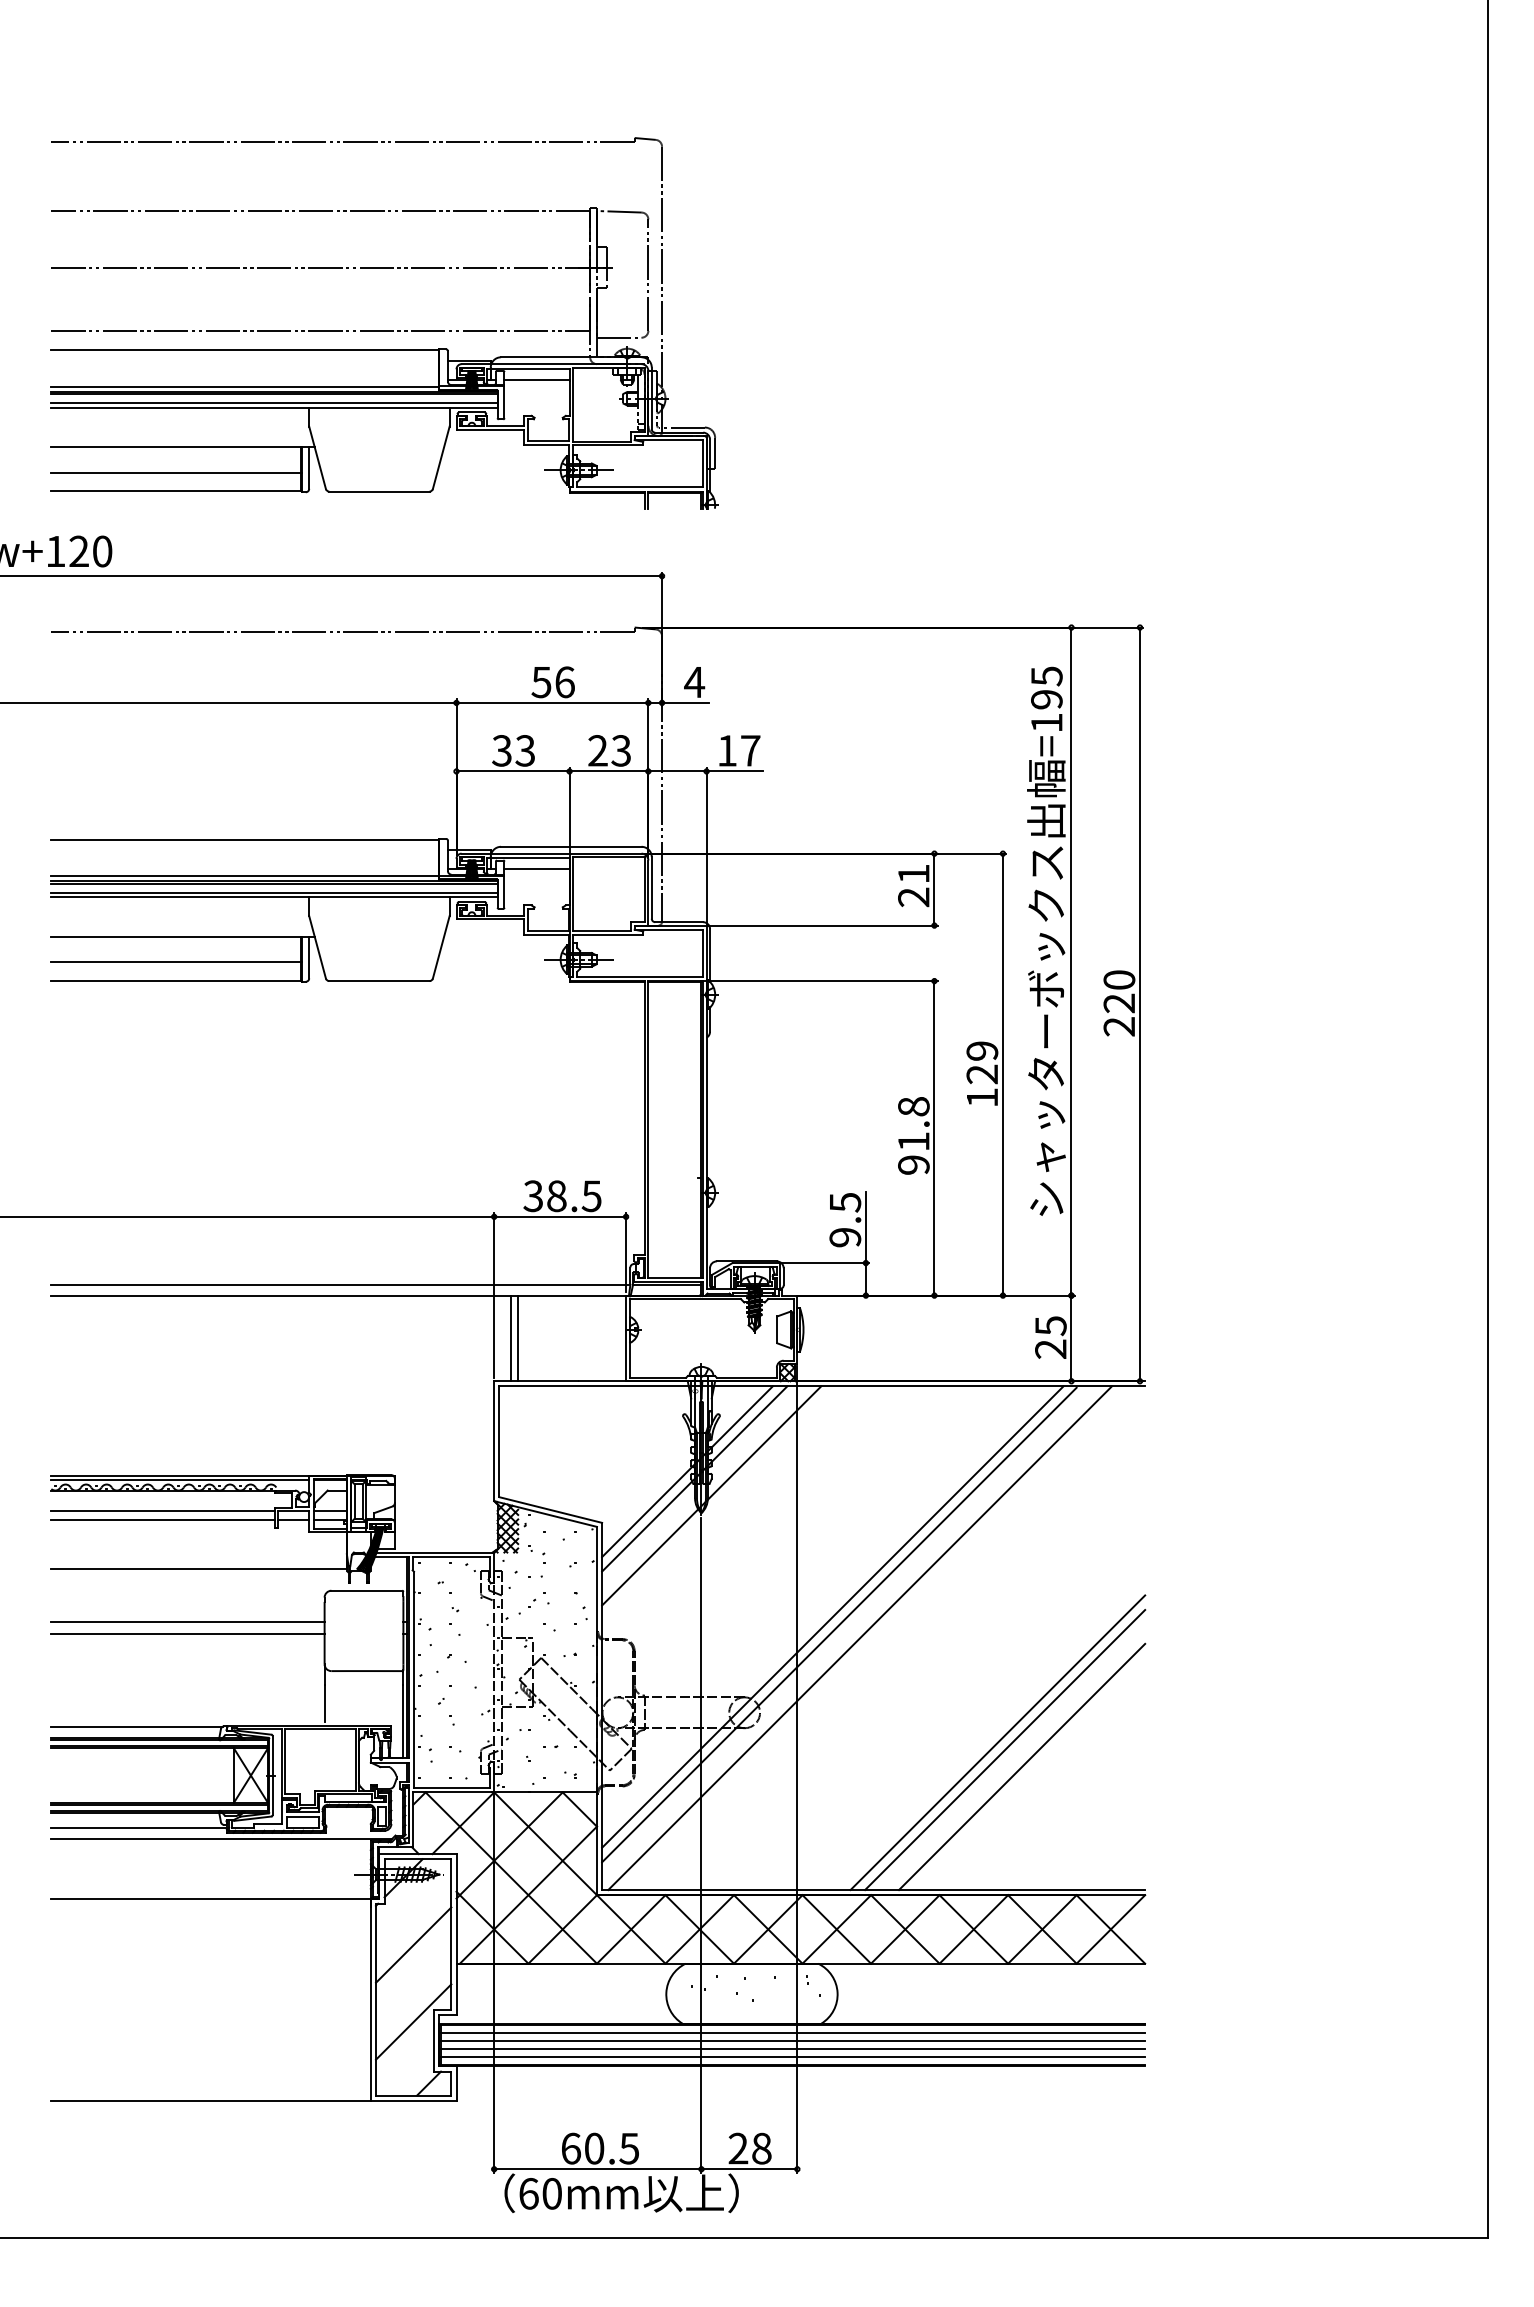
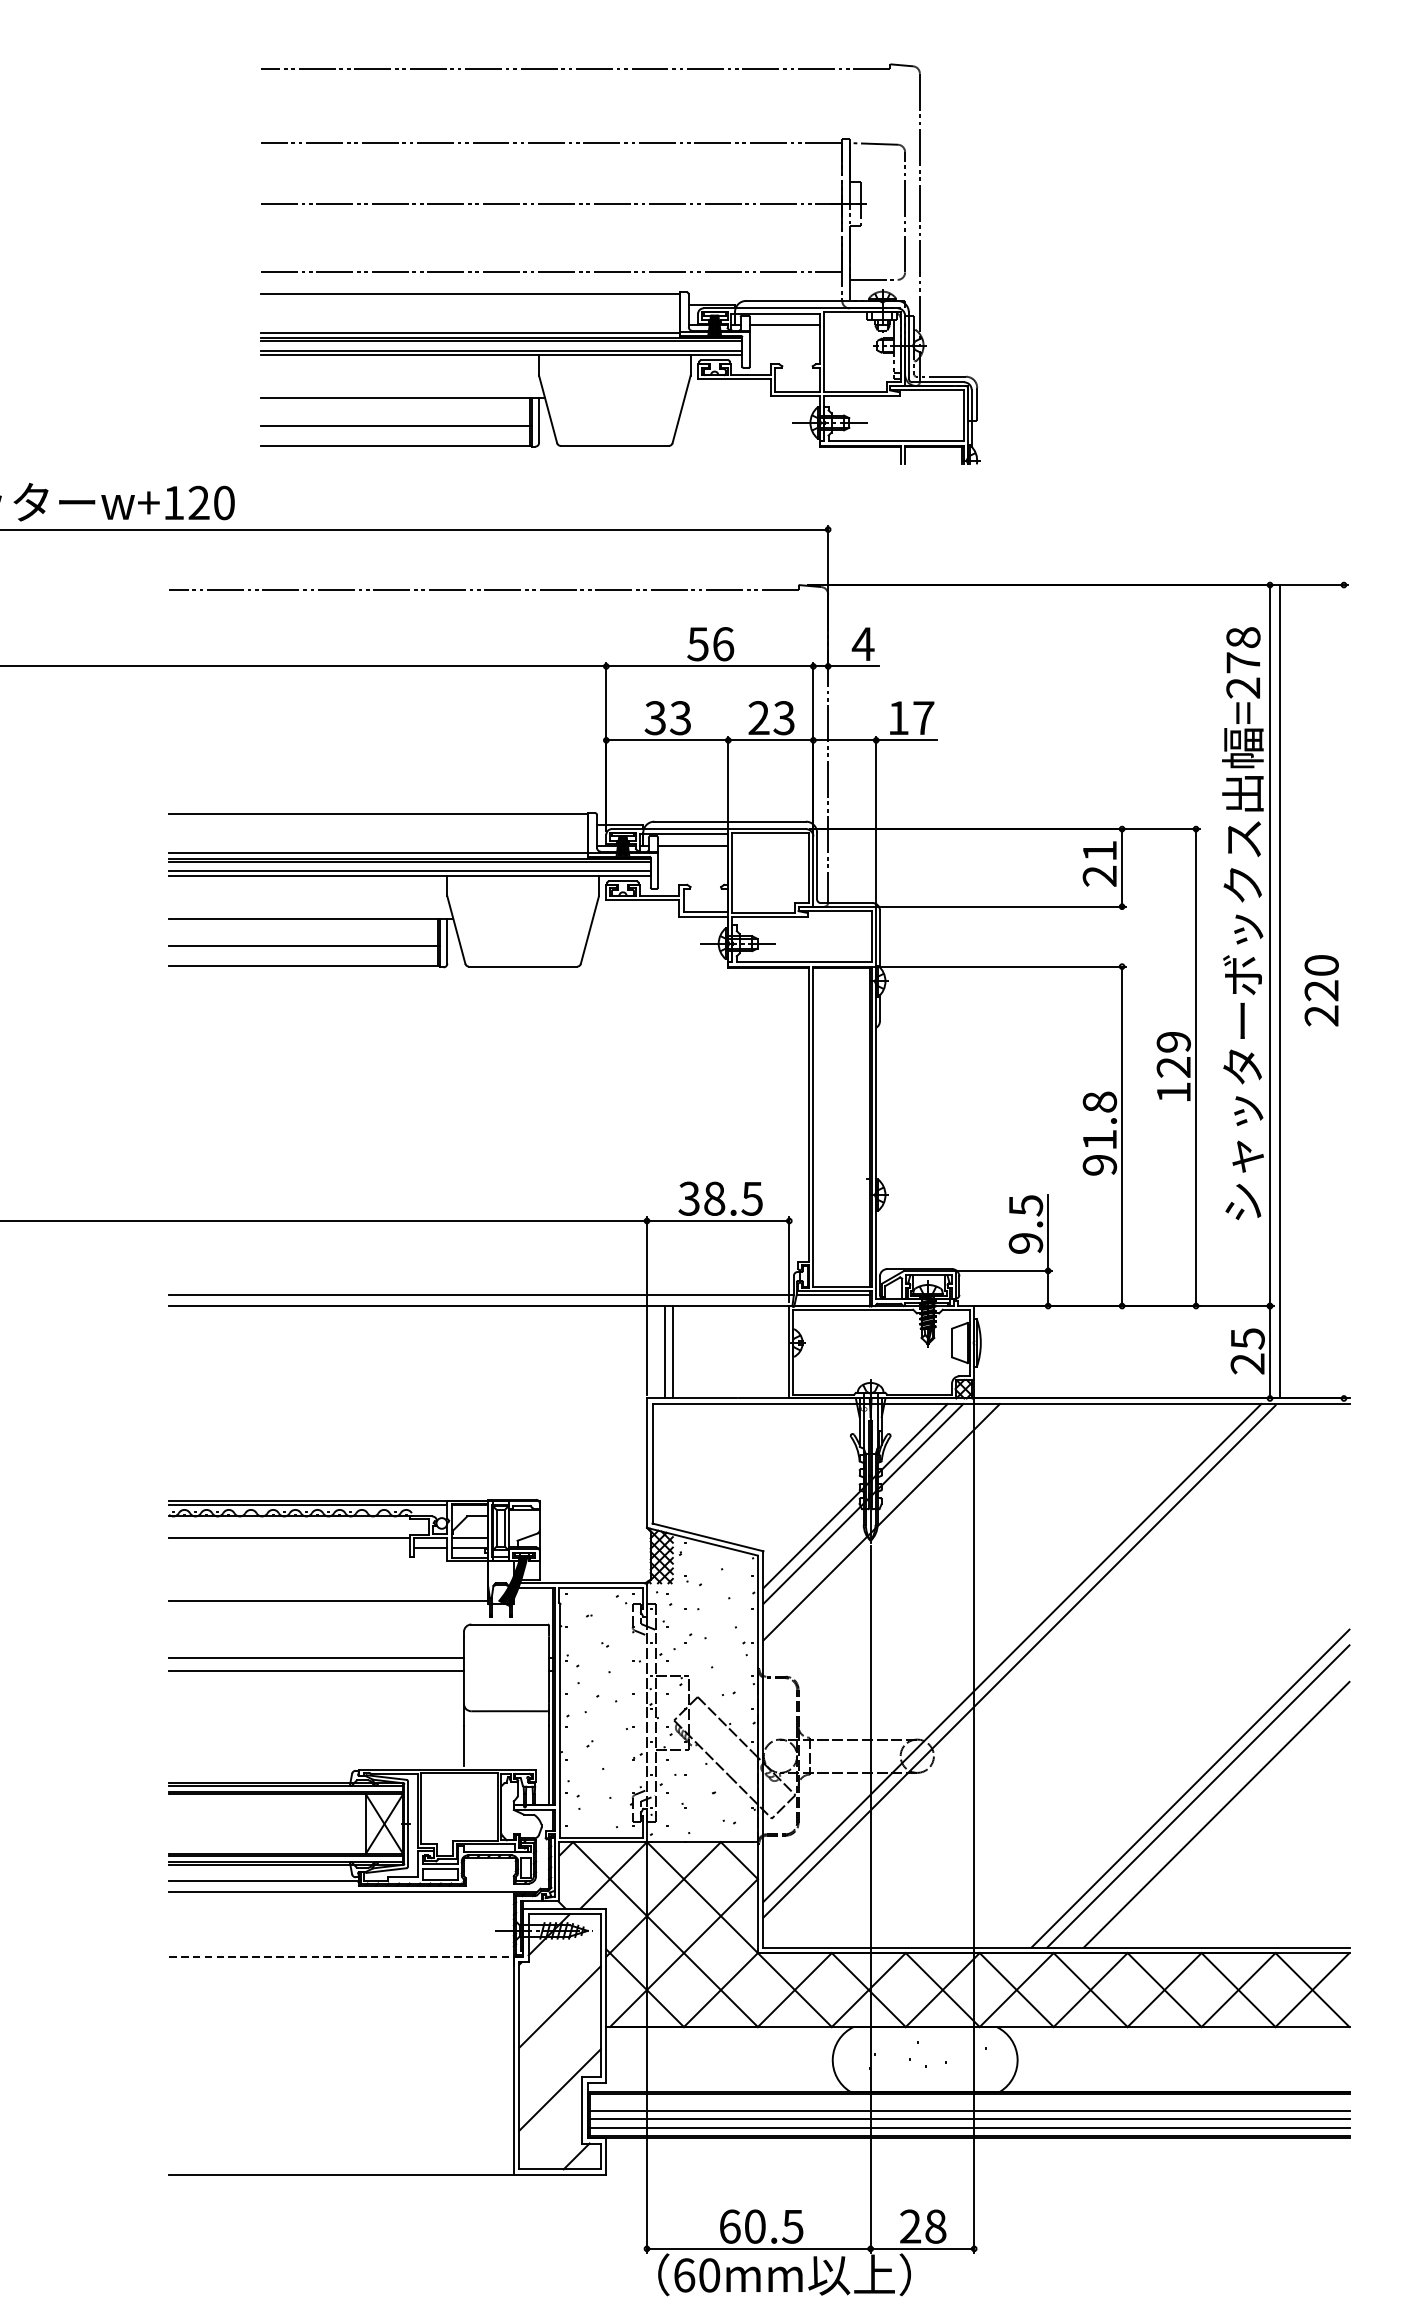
part: (384, 330) -> (620, 272), moved
text: (1046, 699) -> (1243, 662), =195 -> =278
line: (1140, 1004) -> (1280, 991), moved
line: (162, 1520) -> (289, 1548), removed
line: (859, 1638) -> (1041, 1676), removed
line: (136, 1726) -> (260, 1771), removed
line: (215, 1898) -> (346, 1956), solid -> dashed
line: (793, 2033) -> (970, 2102), removed

